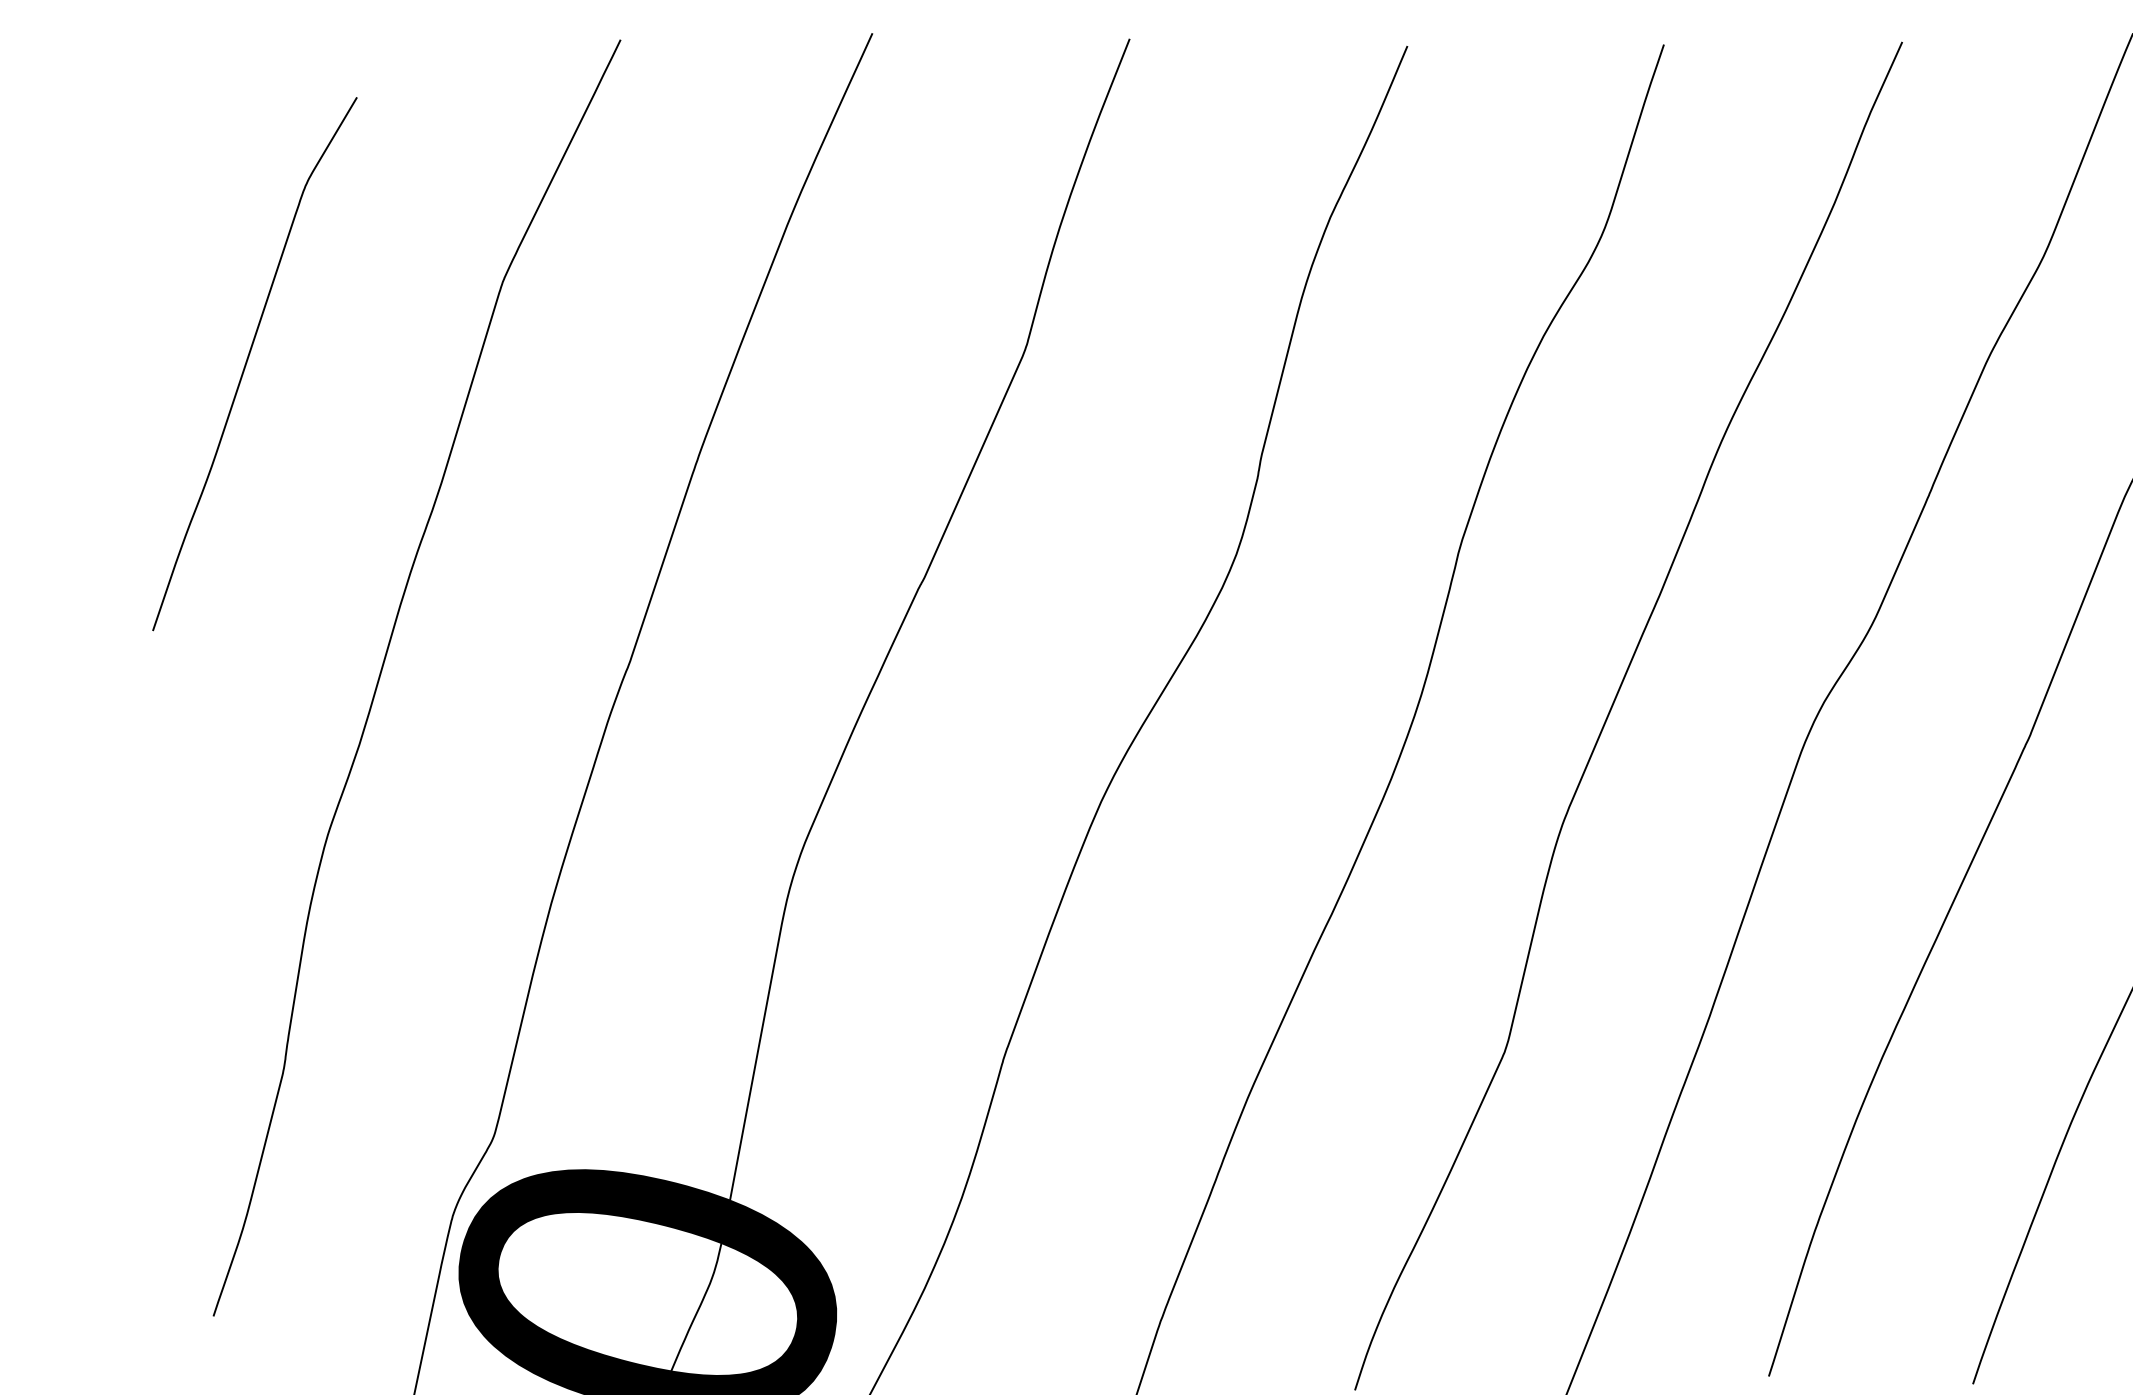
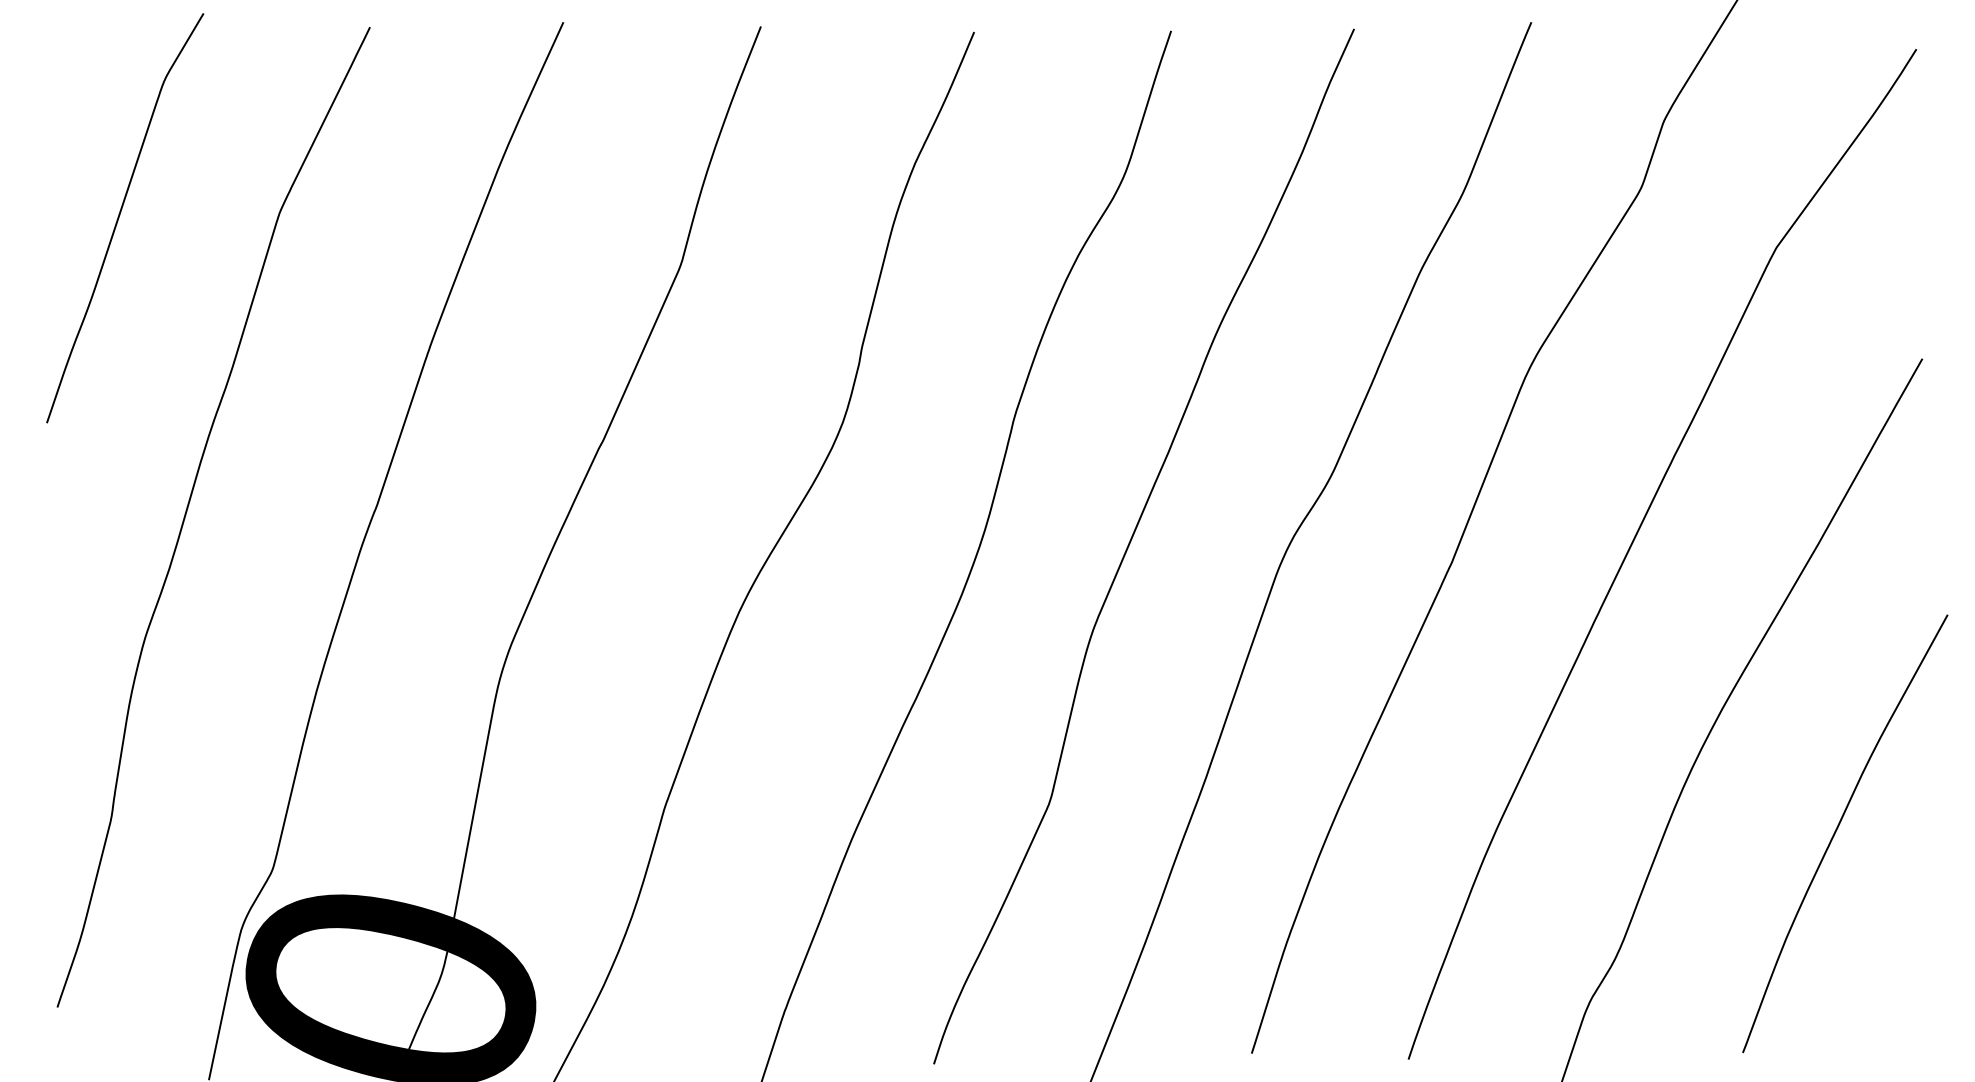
curve: (248, 360) -> (120, 215), moved

